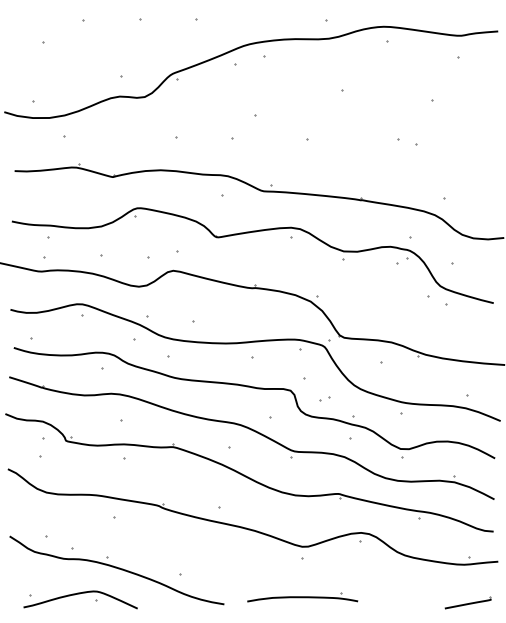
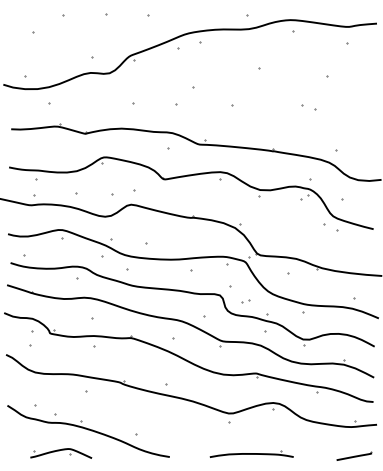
part: (302, 597) -> (251, 454), moved
part: (80, 599) -> (61, 453), size x0.71

